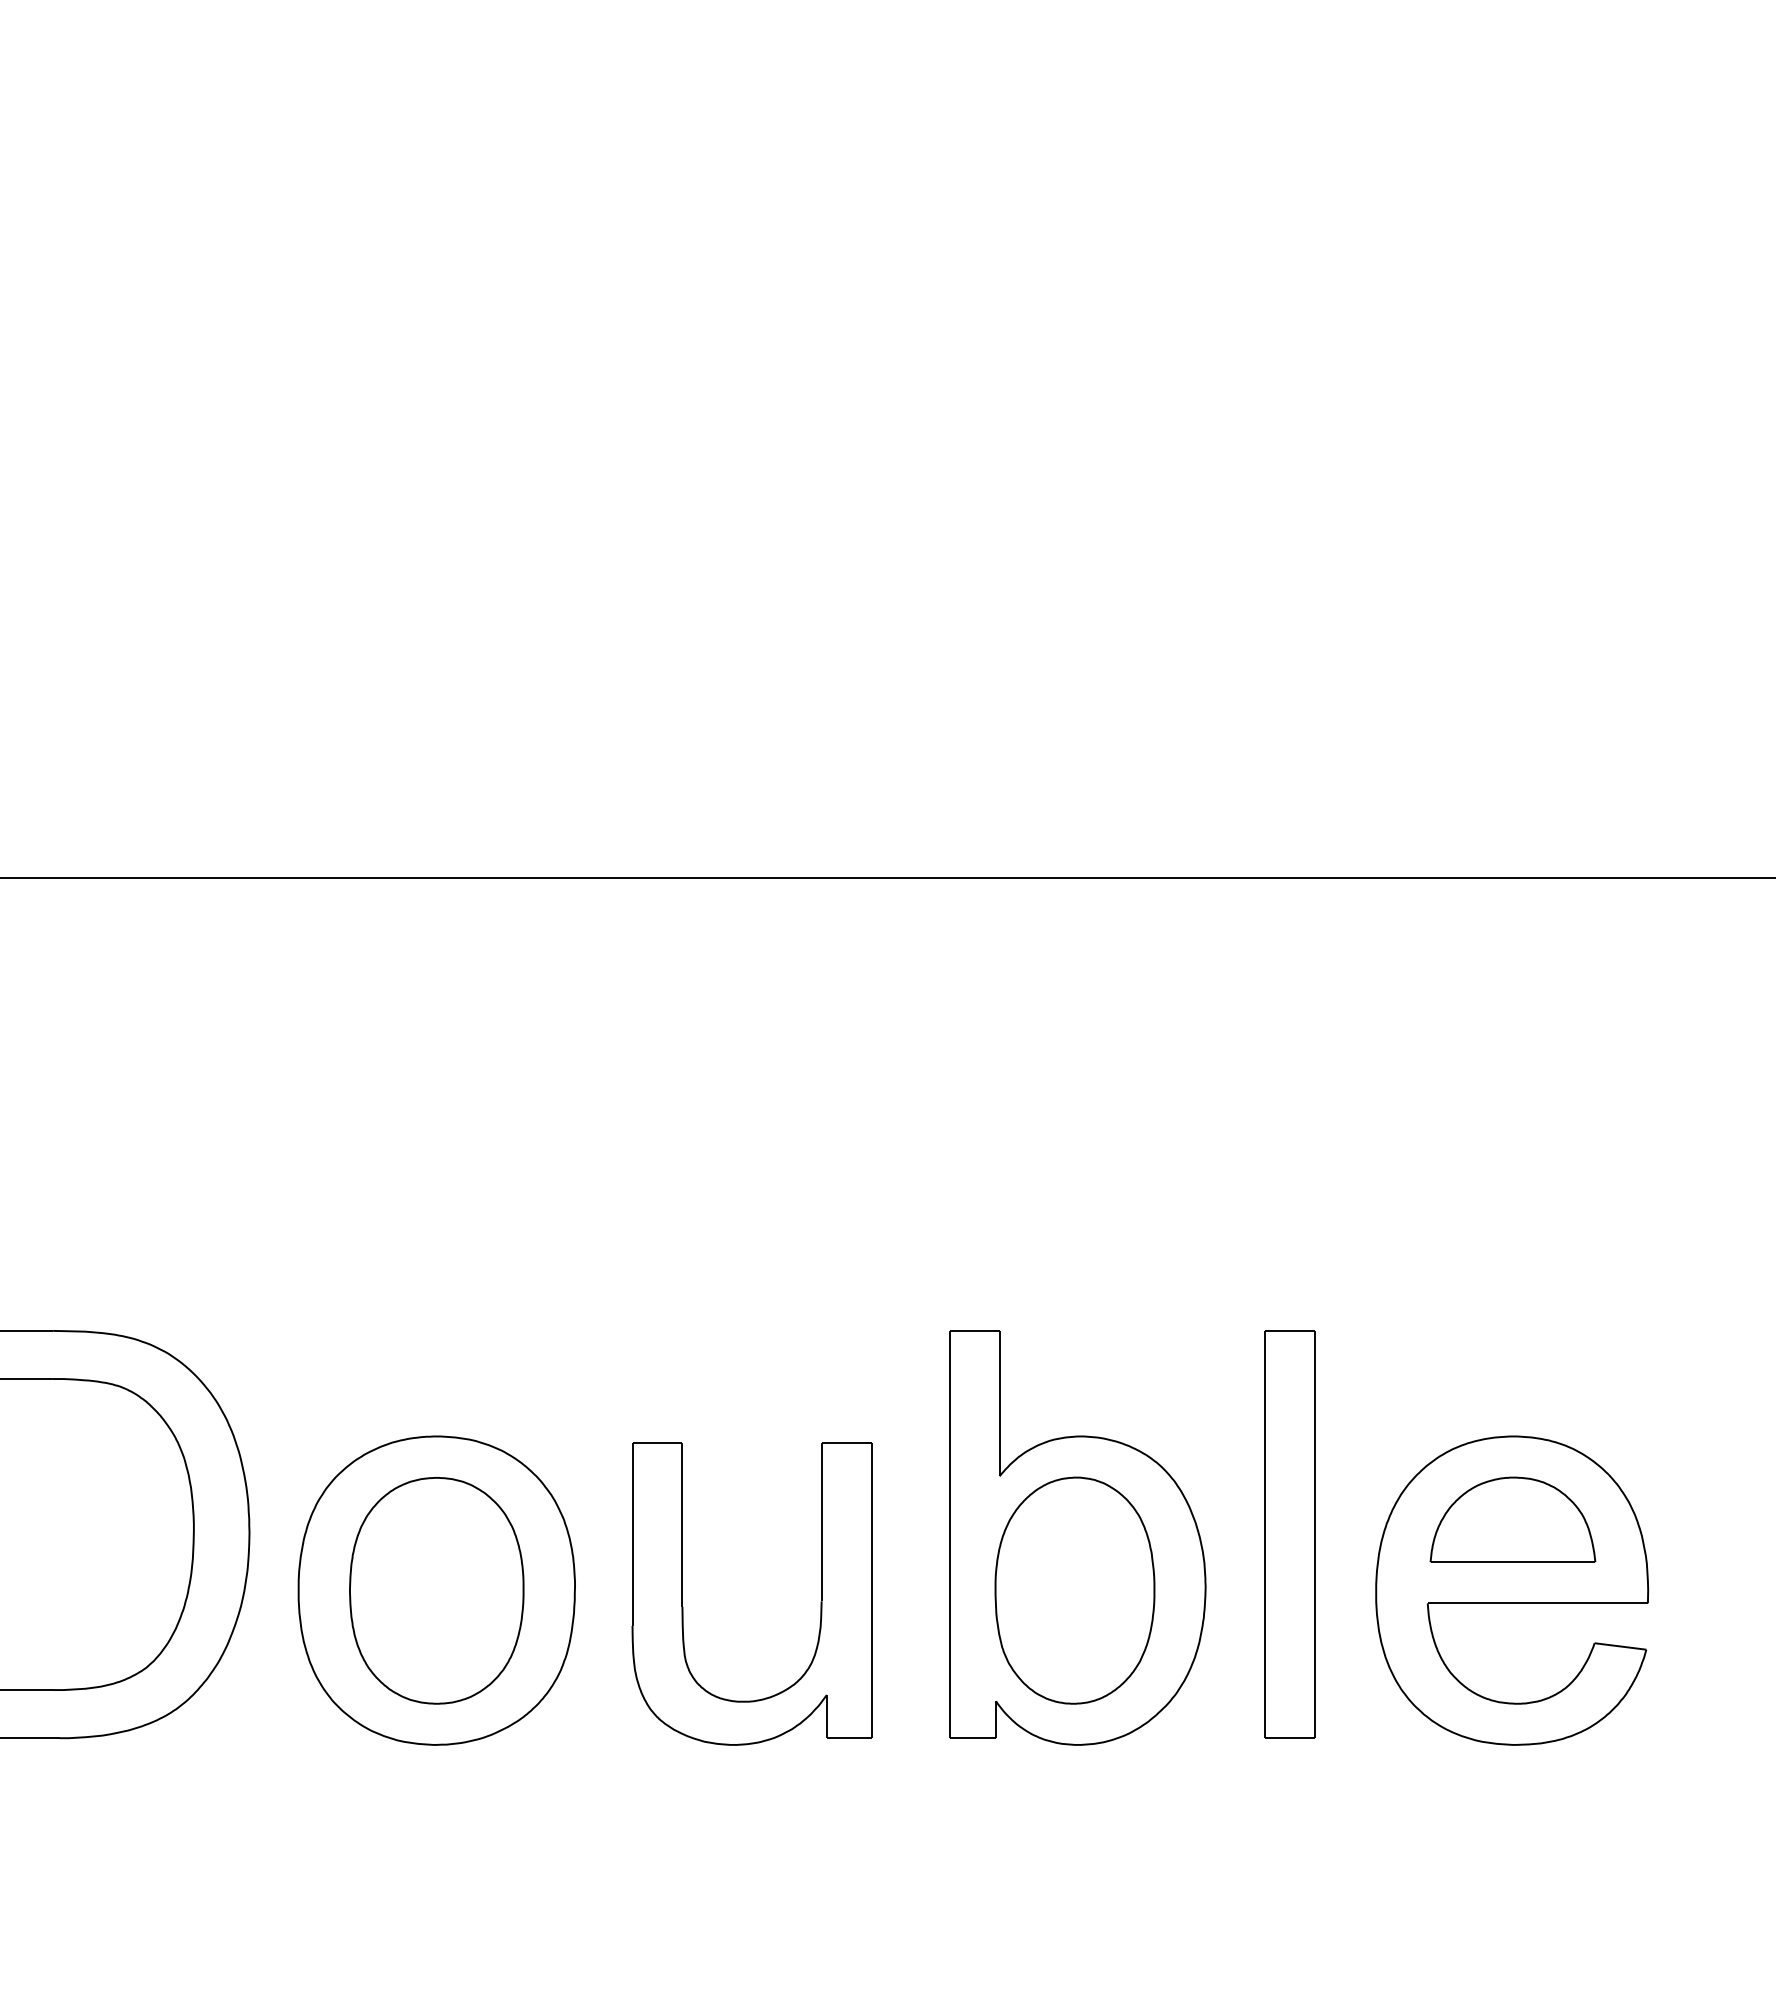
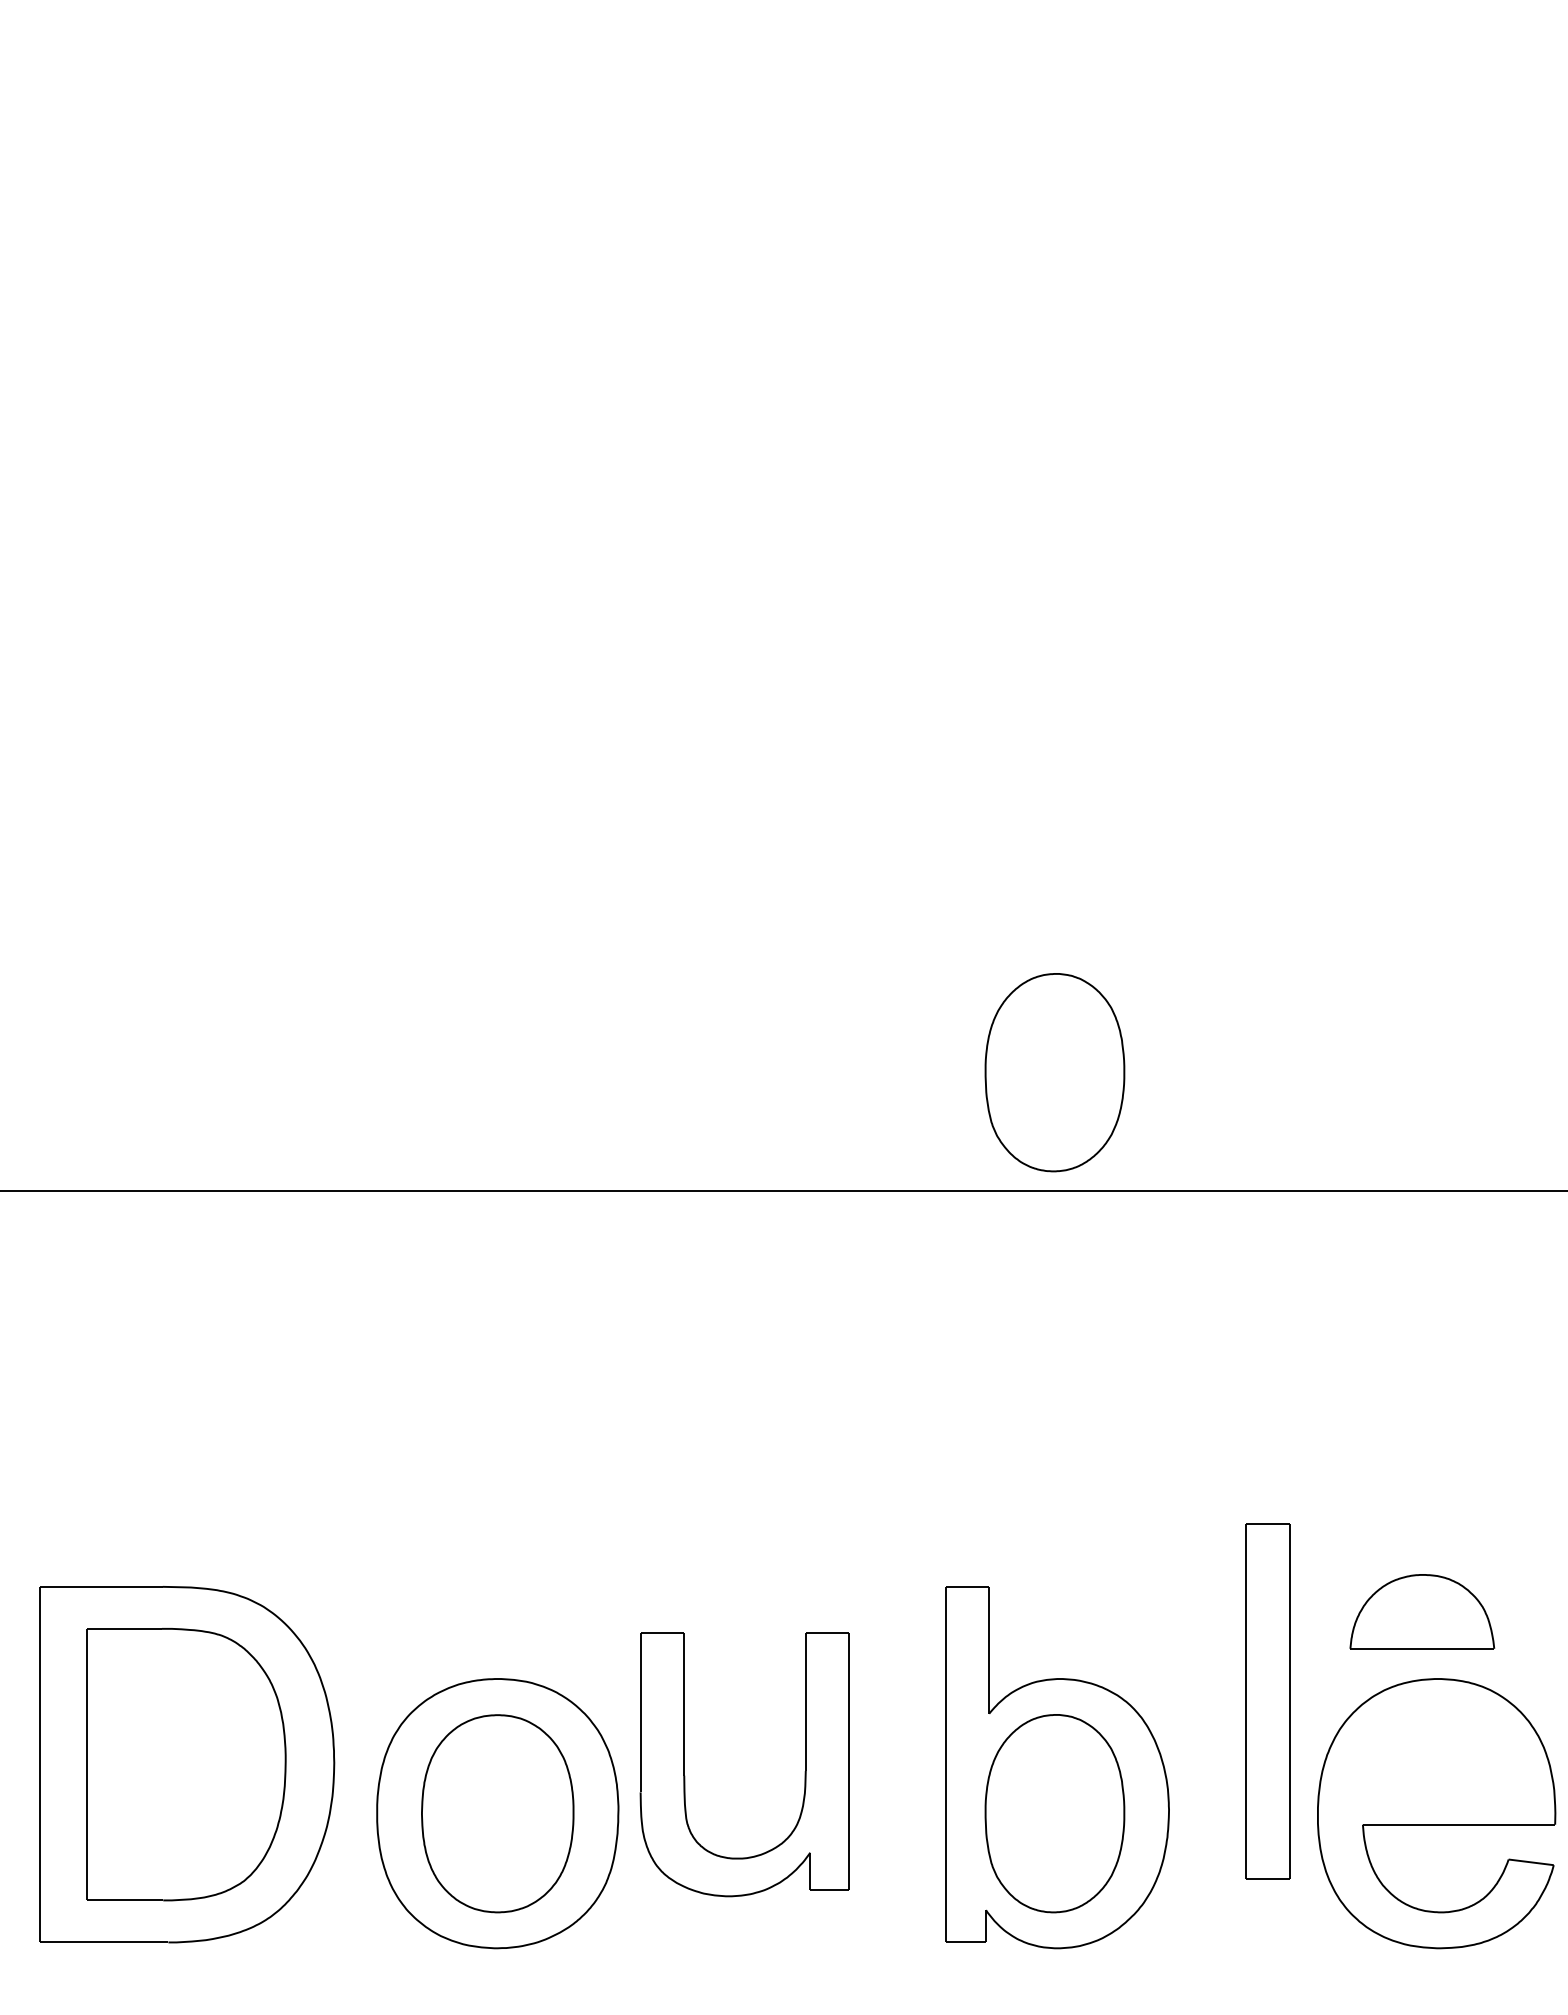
part: (1074, 741) -> (1054, 1072), added
part: (1513, 1519) -> (1422, 1611), moved
part: (1289, 1534) -> (1267, 1701), moved
part: (682, 1593) -> (684, 1764), moved

